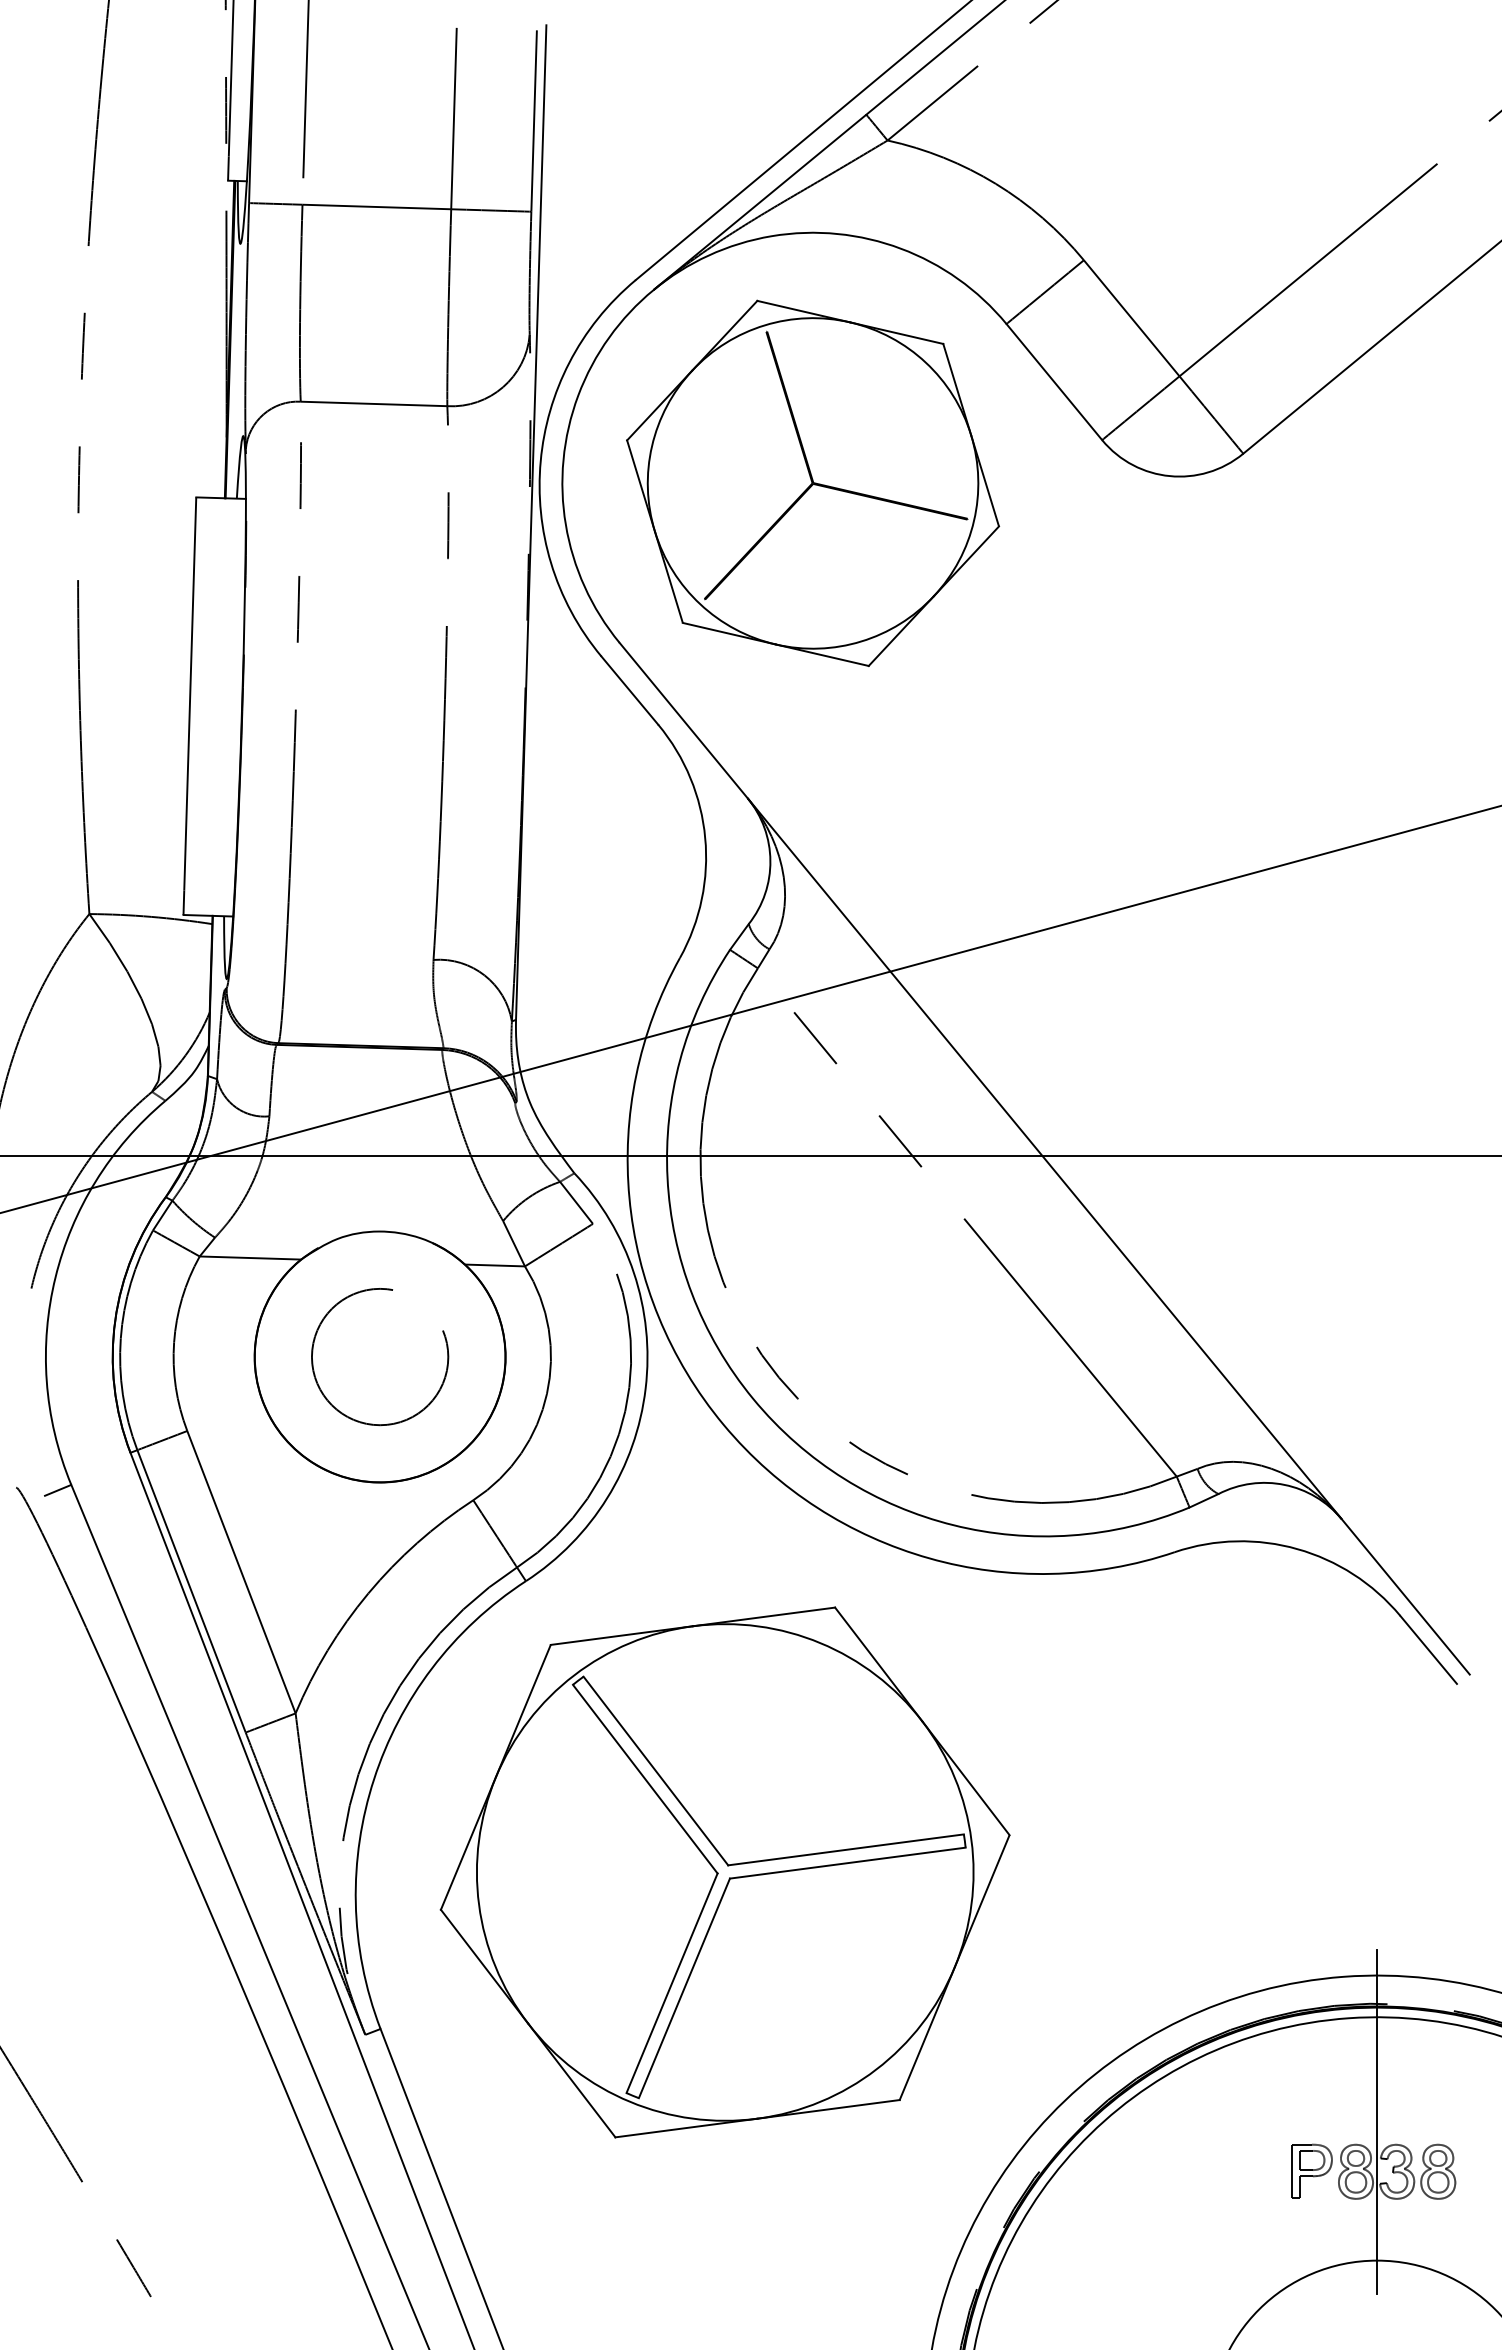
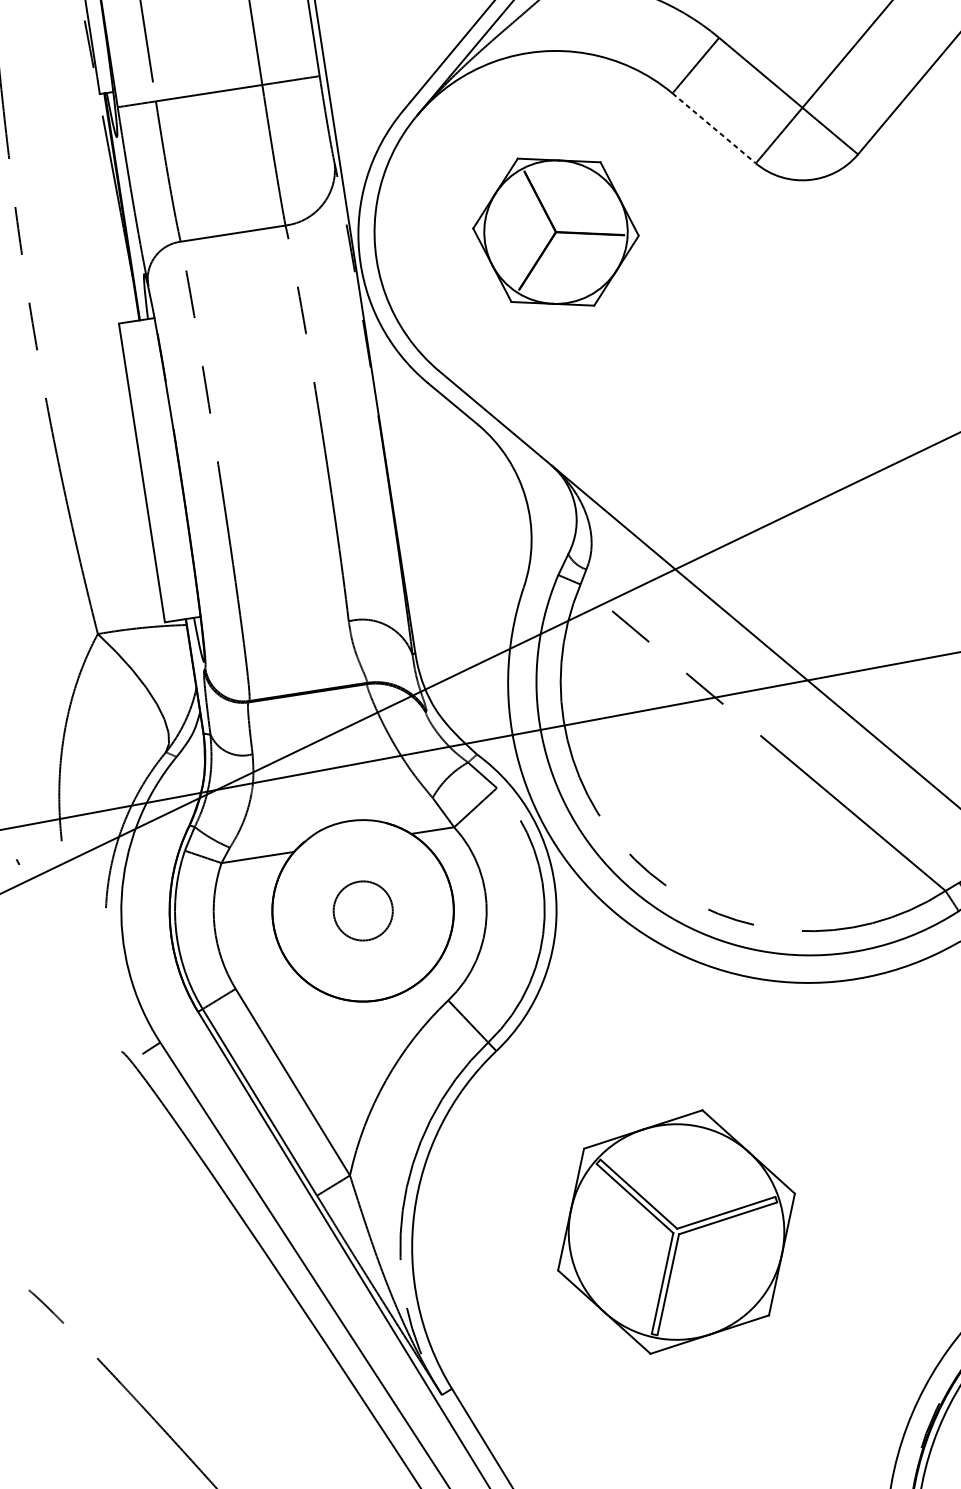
line: (1054, 382) -> (714, 128), solid -> dashed
part: (813, 482) -> (556, 231), size x0.6
circle: (380, 1357) -> (363, 911), size x0.6
part: (724, 1872) -> (676, 1232), size x0.6

